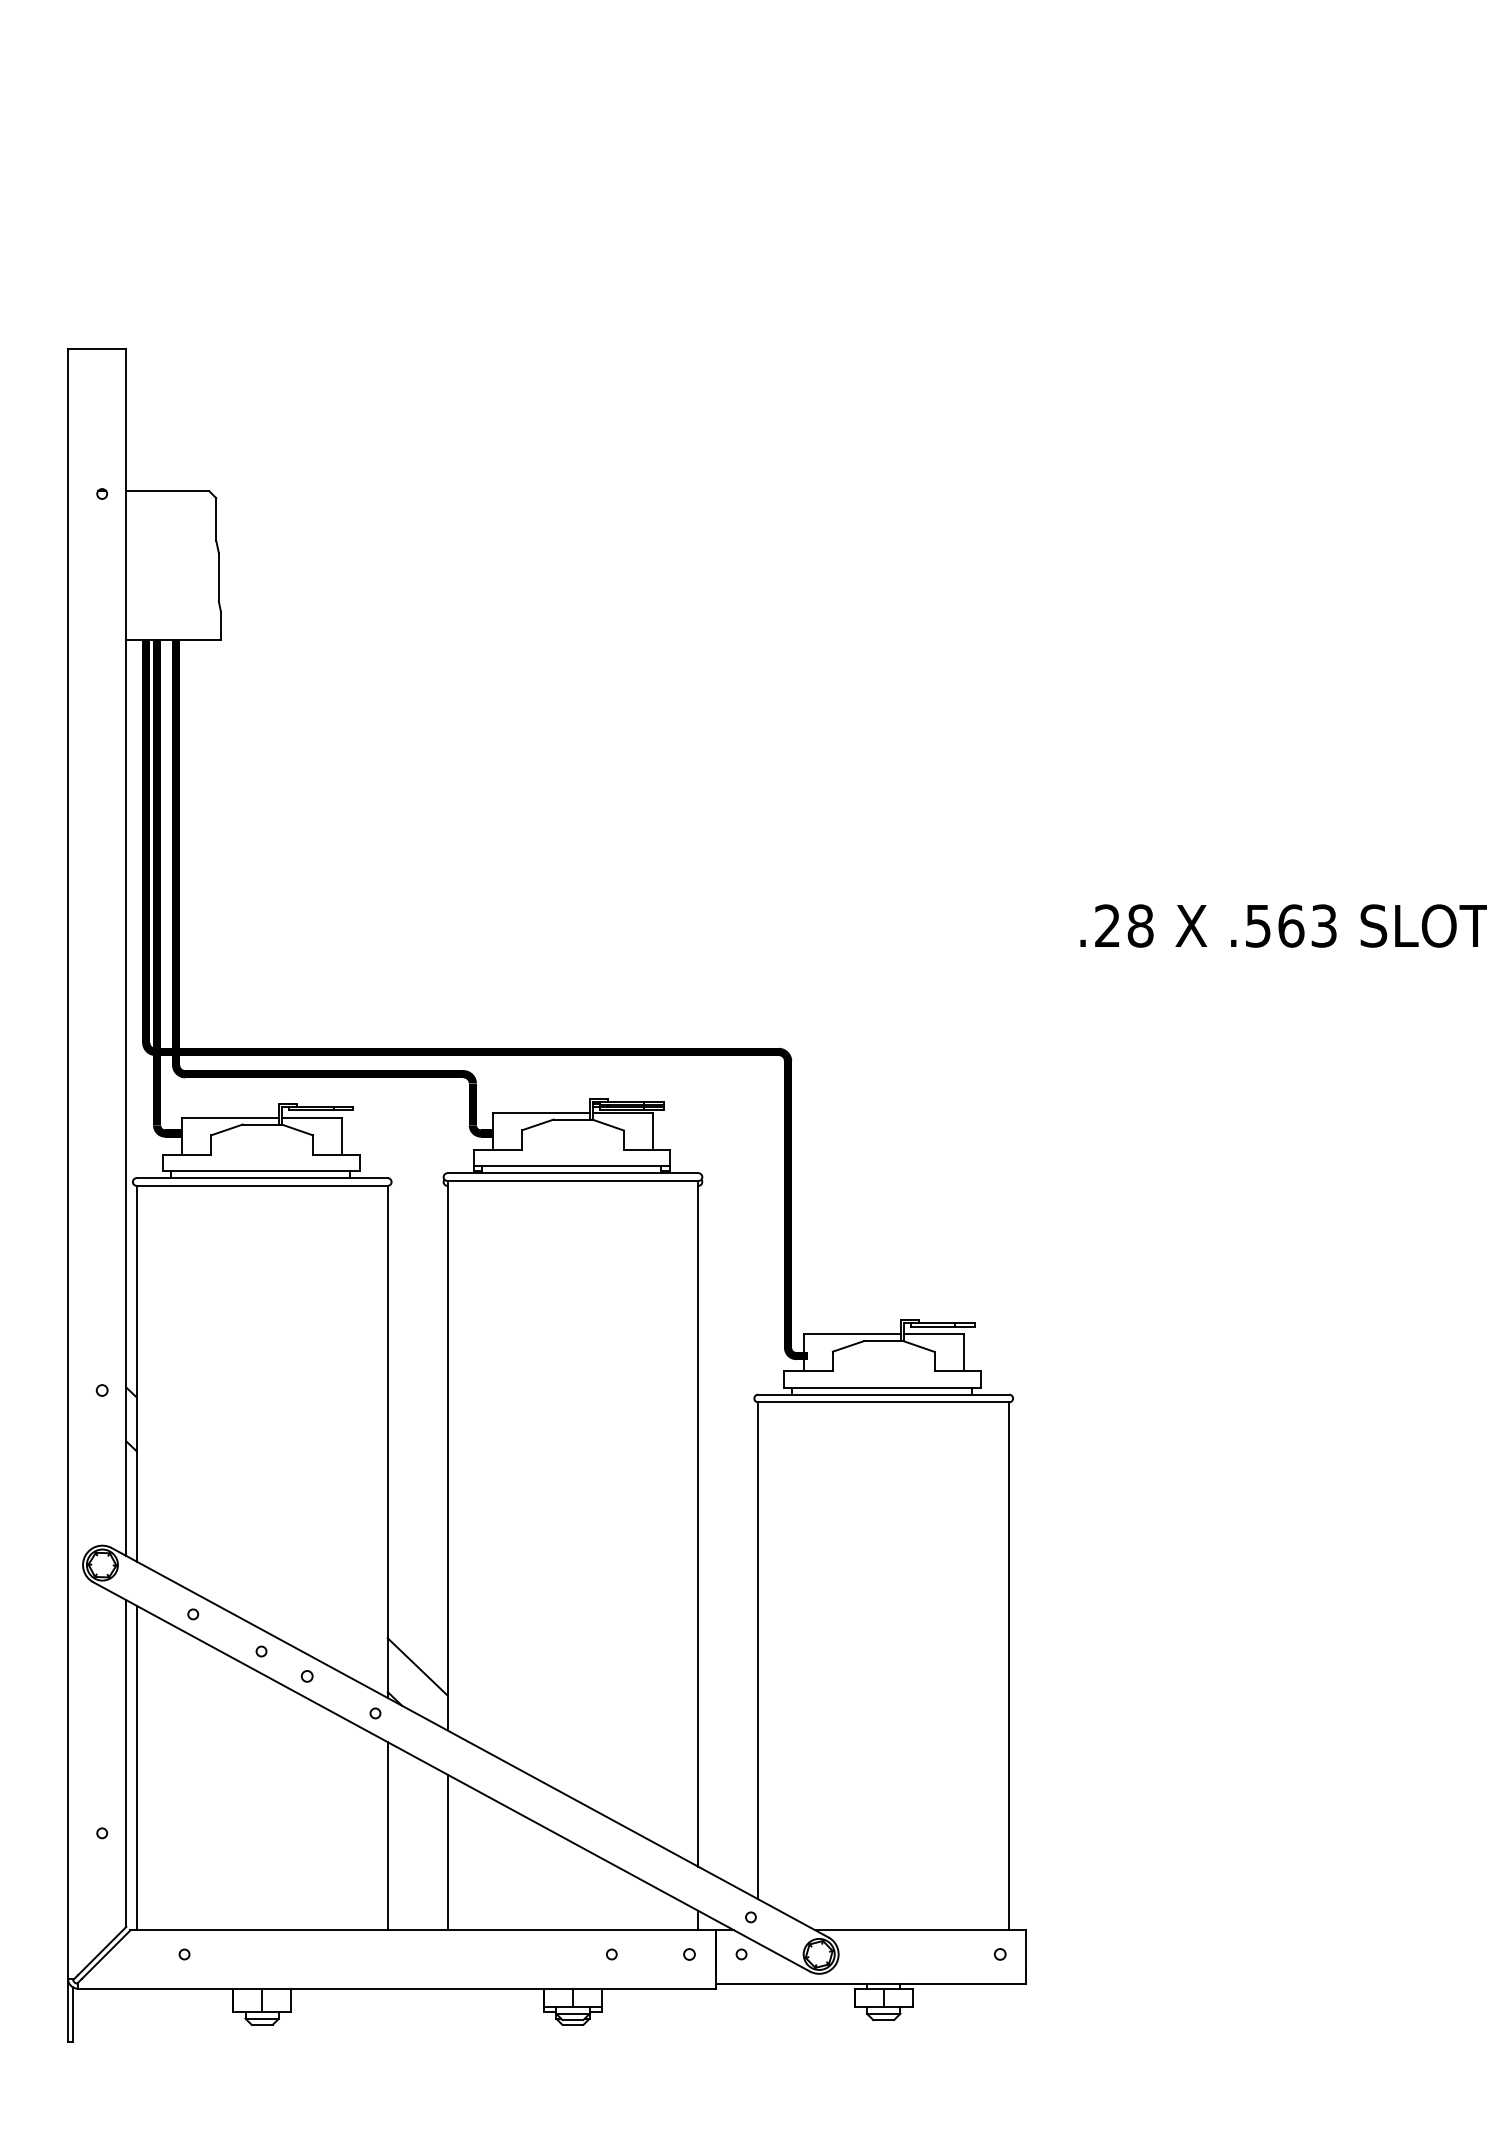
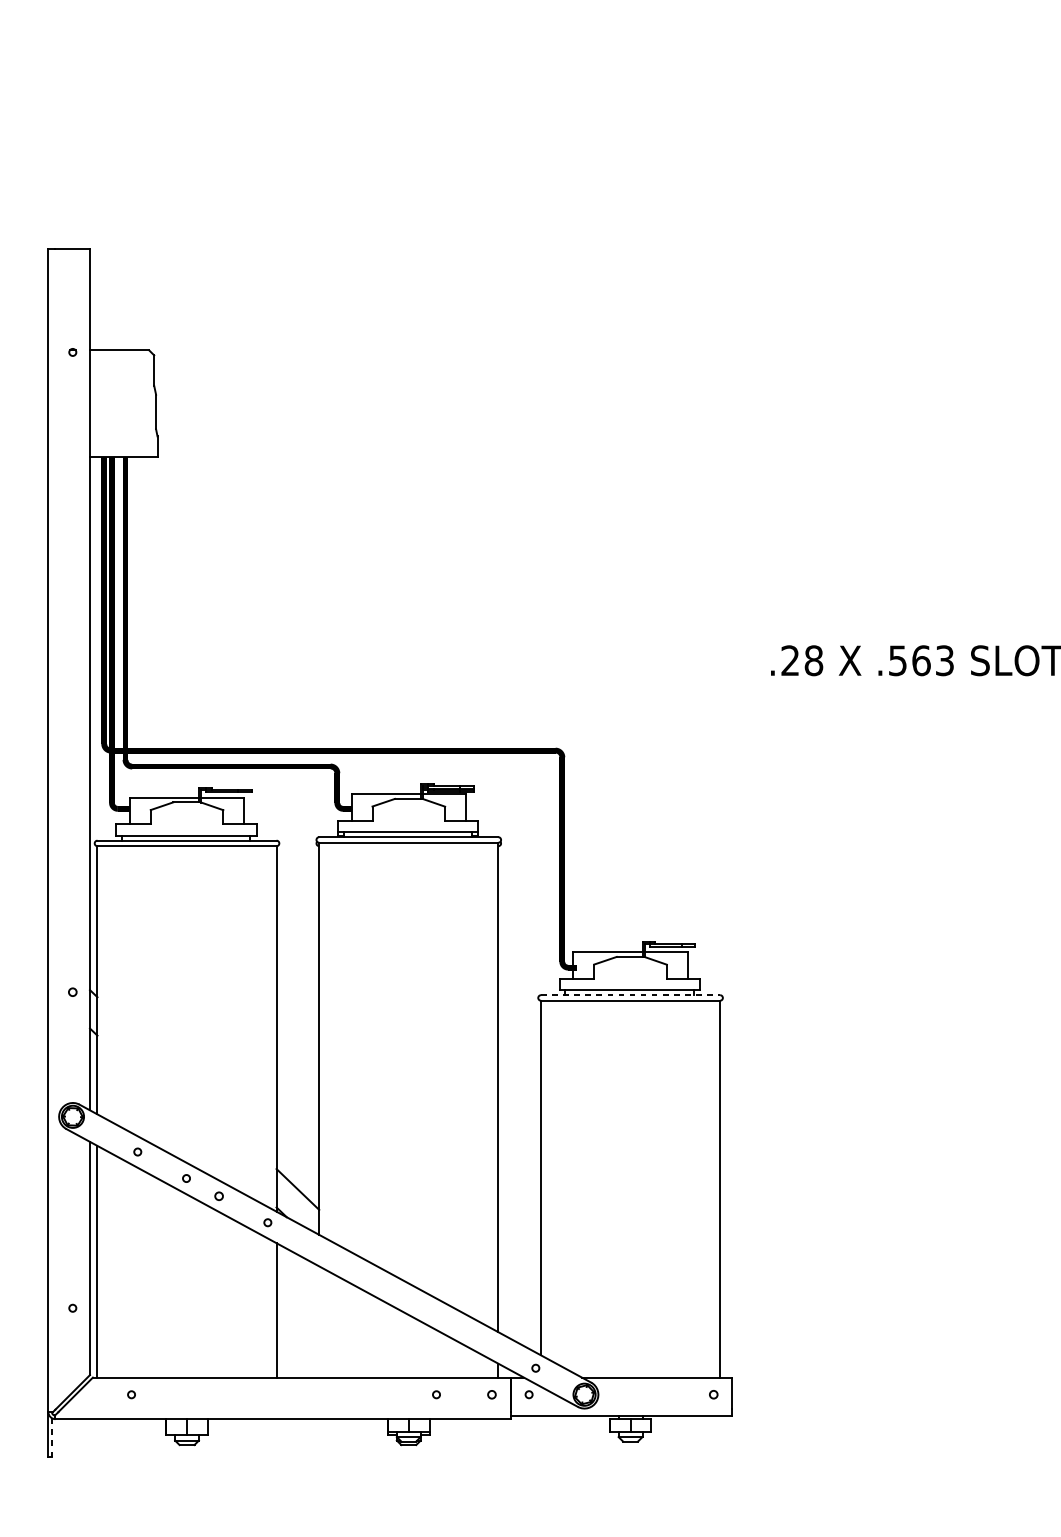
line: (884, 1394) -> (631, 995), solid -> dashed
line: (447, 1852) -> (319, 1321), removed
line: (73, 2015) -> (52, 1438), solid -> dashed

